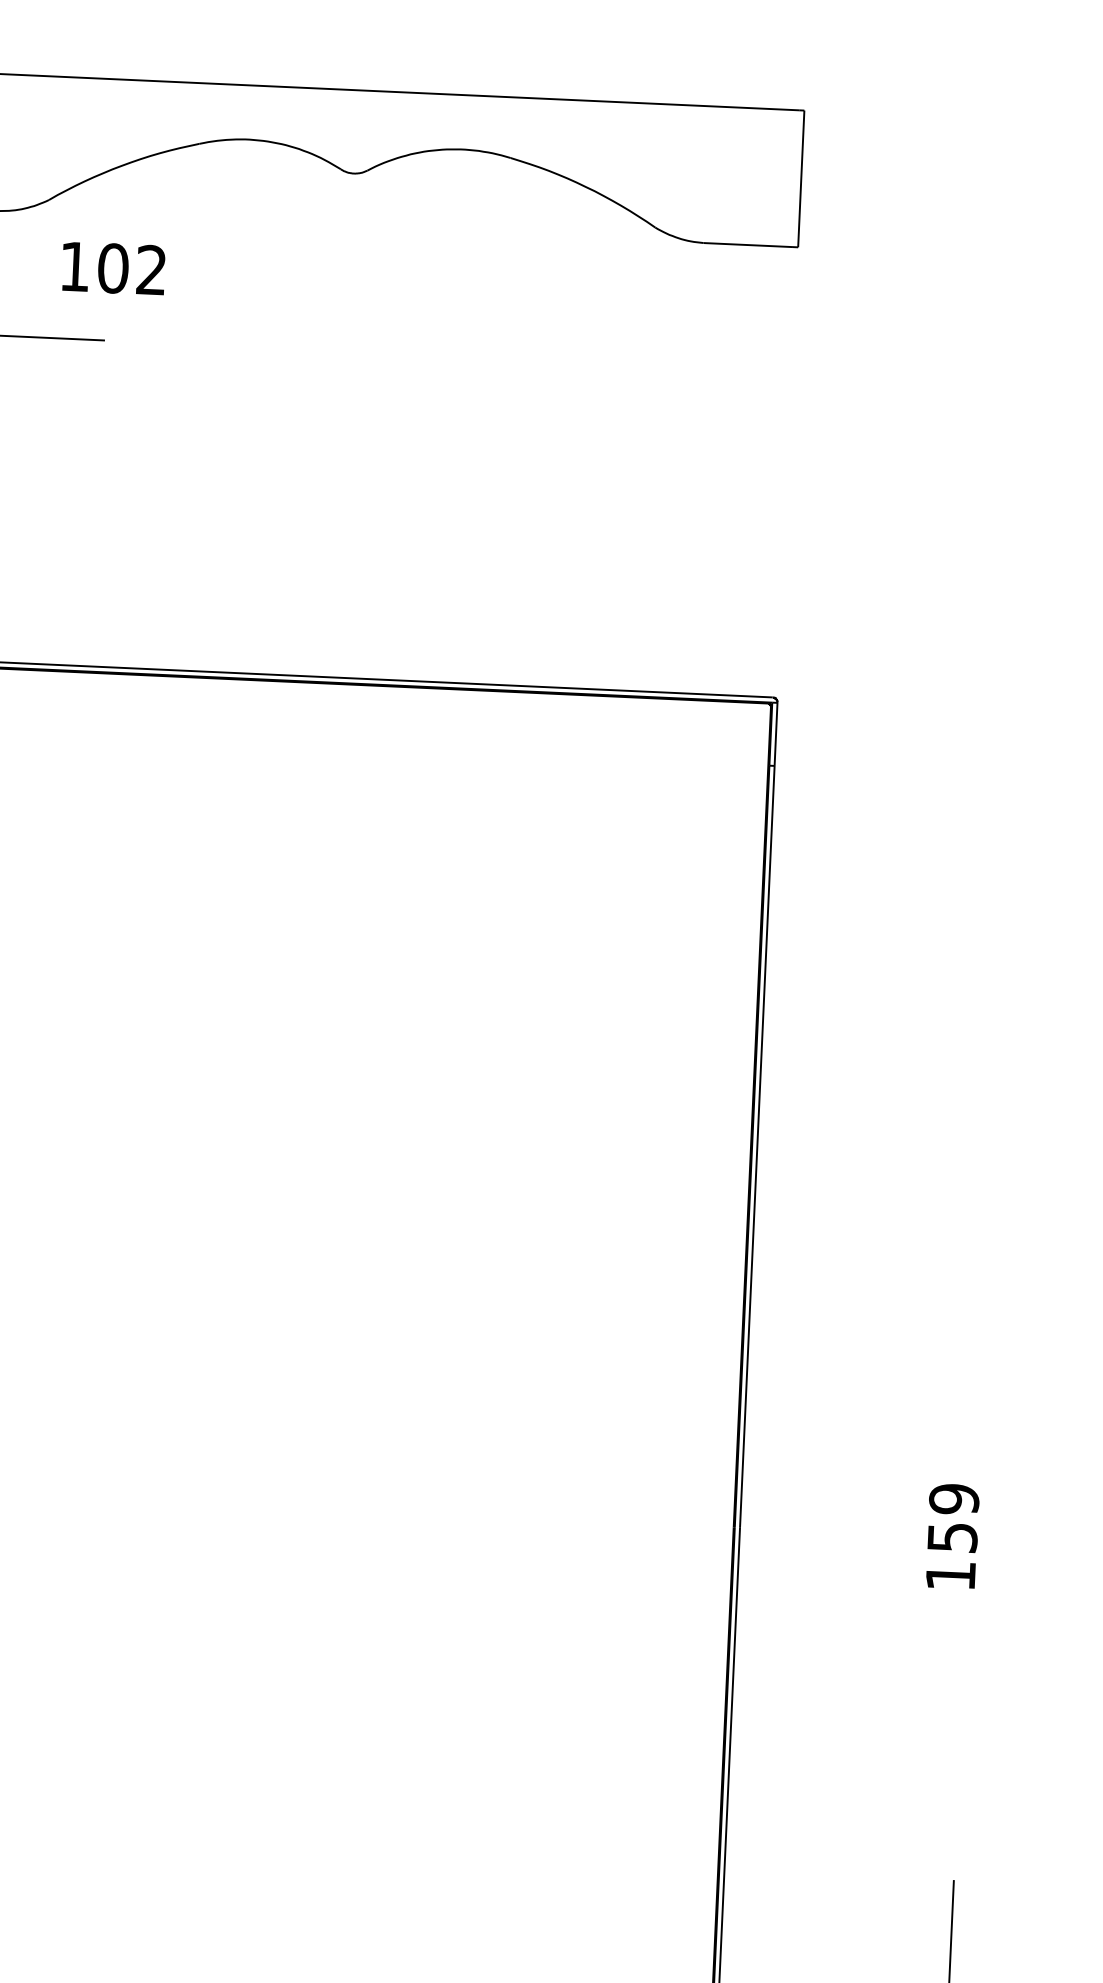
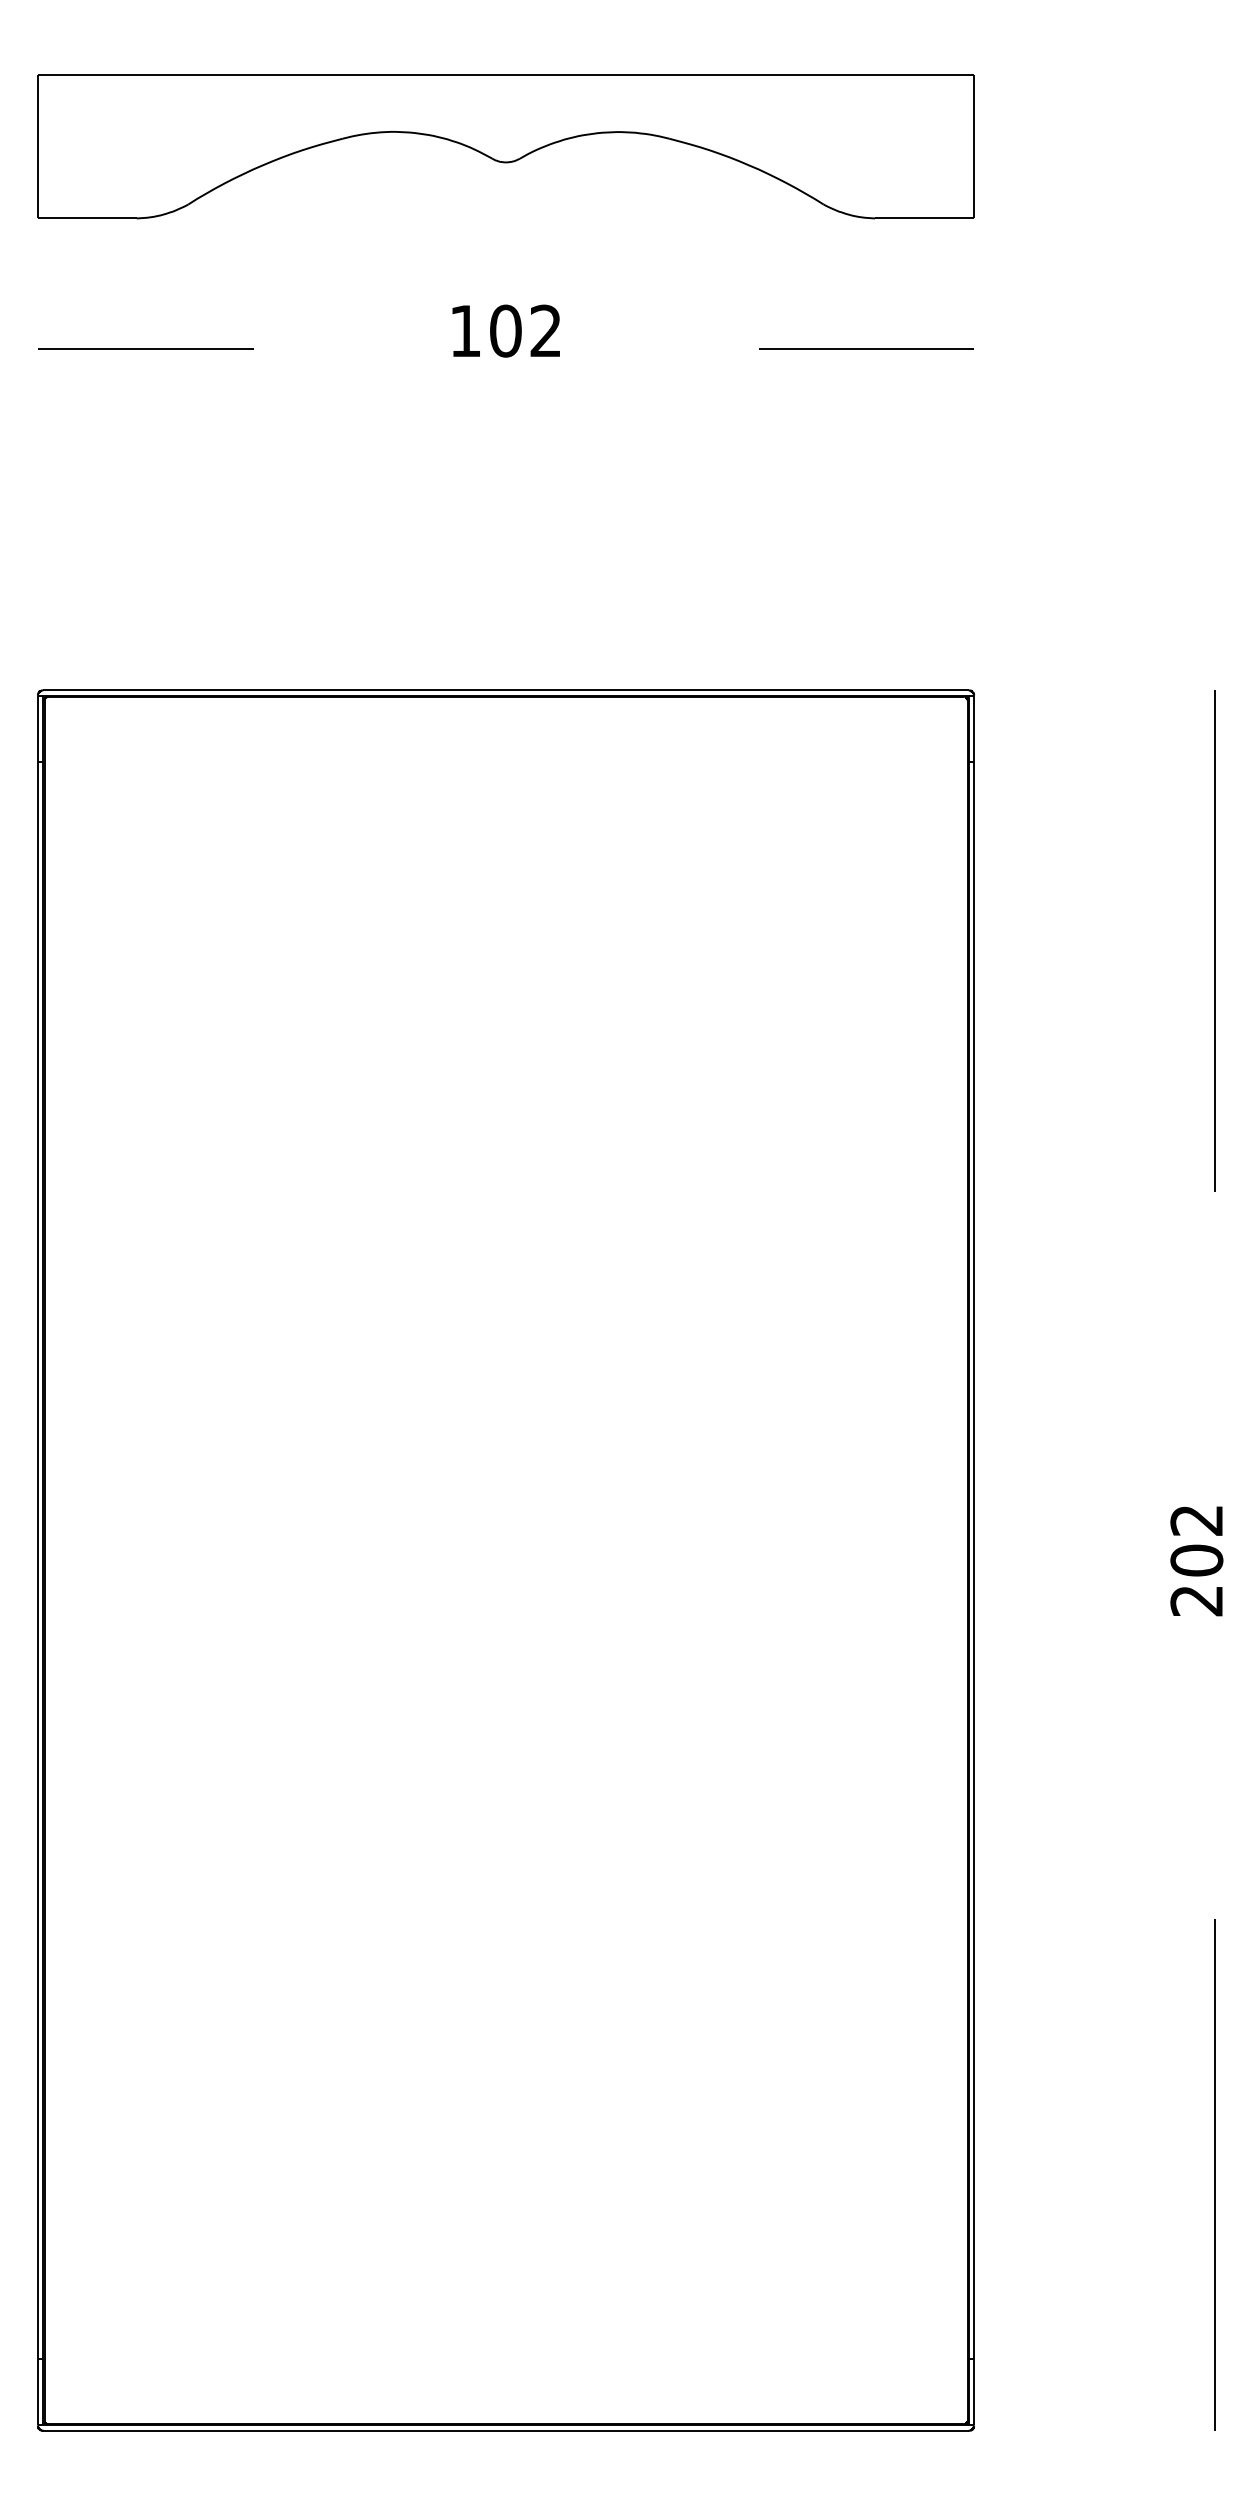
text: (113, 267) -> (505, 330), moved
line: (689, 366) -> (866, 348), added
line: (996, 946) -> (1214, 940), added
text: (952, 1537) -> (1196, 1560), 159 -> 202

